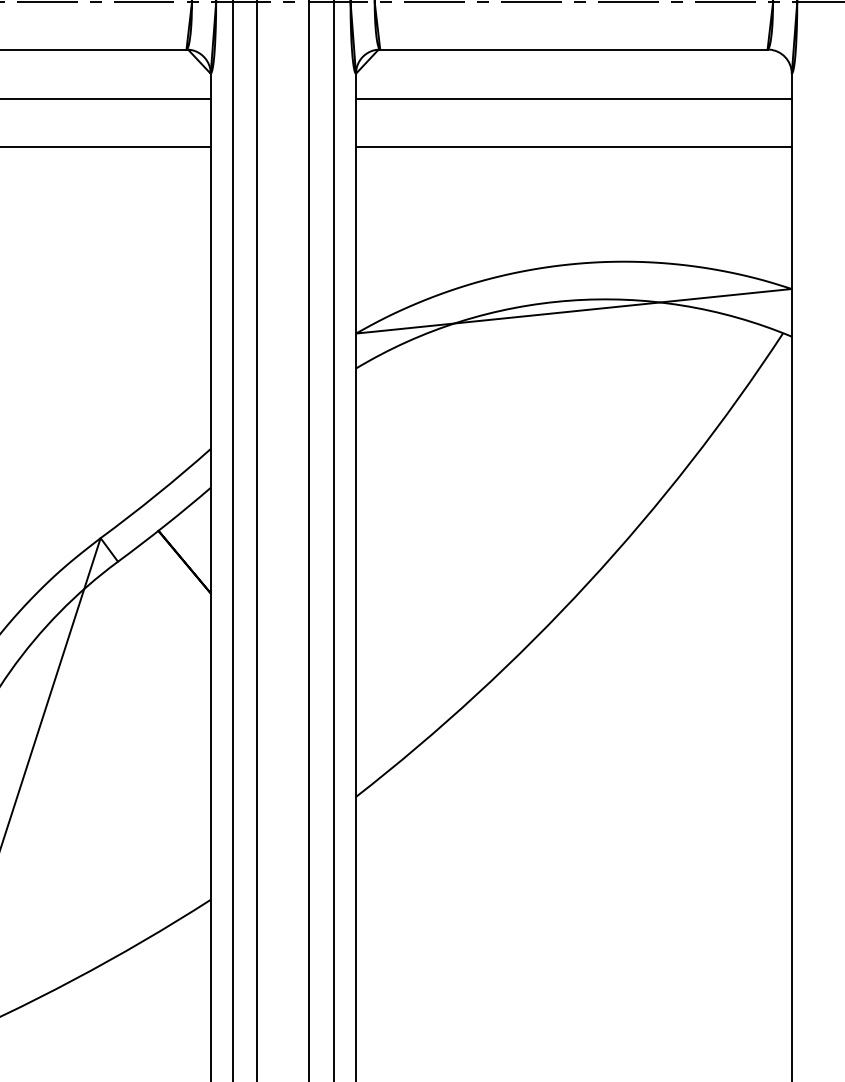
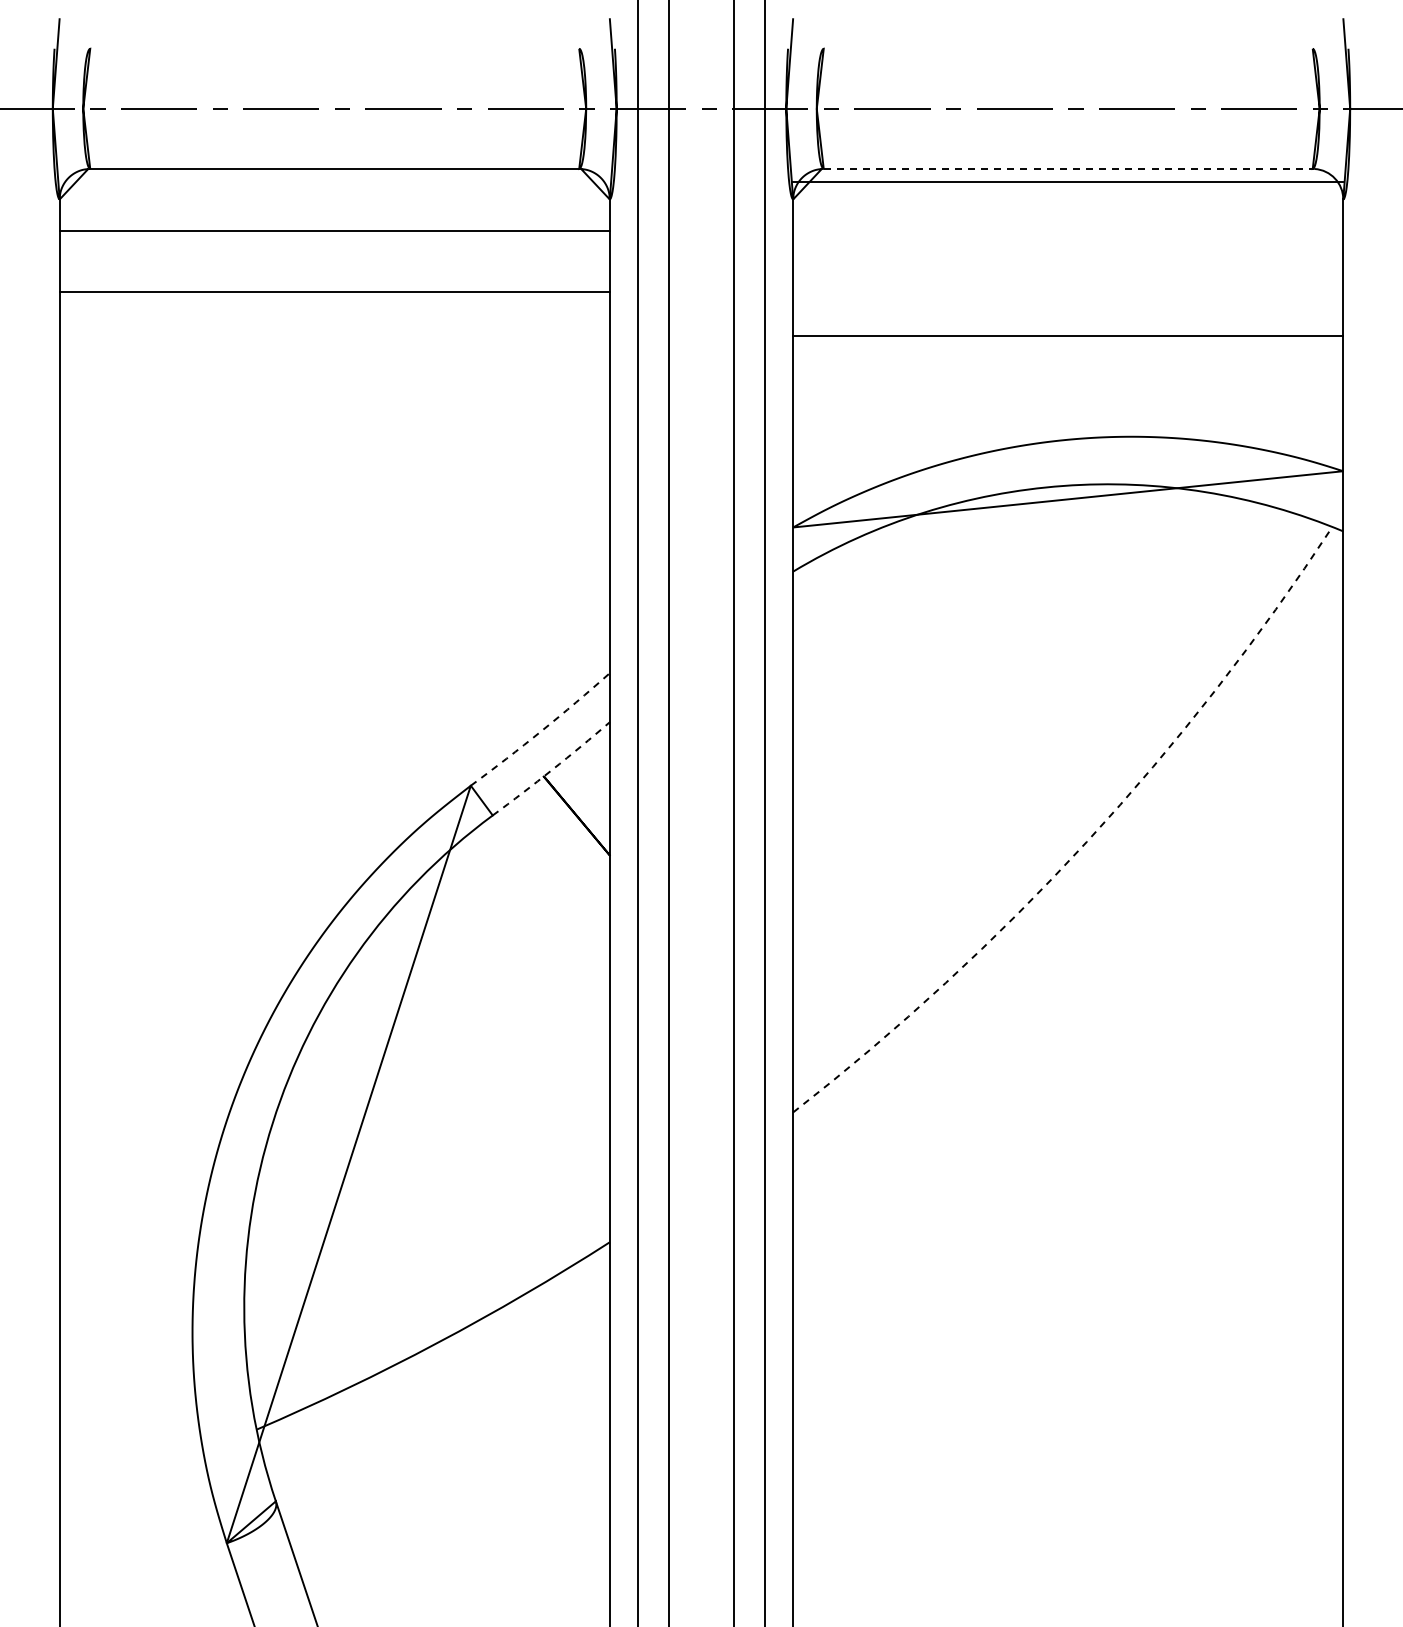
line: (574, 49) -> (1068, 168), solid -> dashed
line: (574, 99) -> (1068, 182), moved
line: (574, 147) -> (1068, 336), moved
arc: (156, 495) -> (541, 731), solid -> dashed
arc: (165, 525) -> (552, 769), solid -> dashed
arc: (588, 582) -> (1086, 841), solid -> dashed

